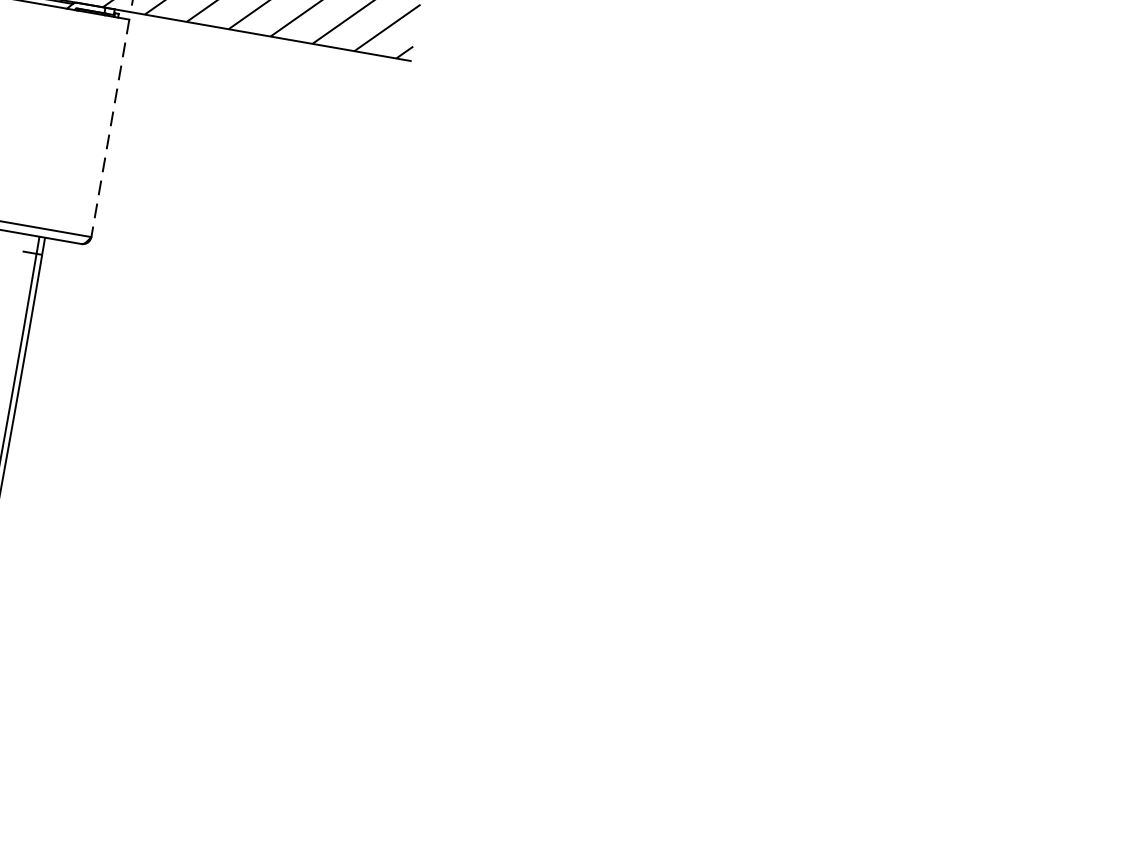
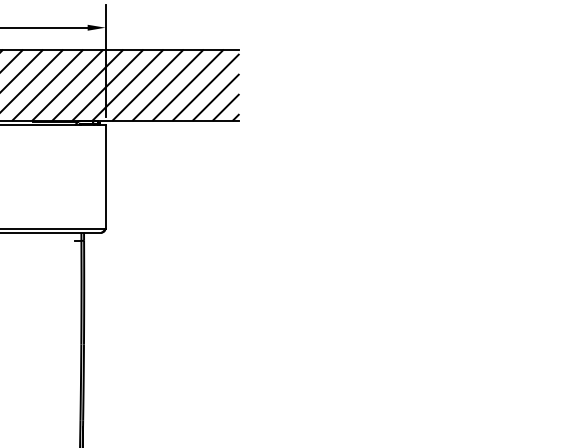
line: (110, 130) -> (105, 177), dashed -> solid

